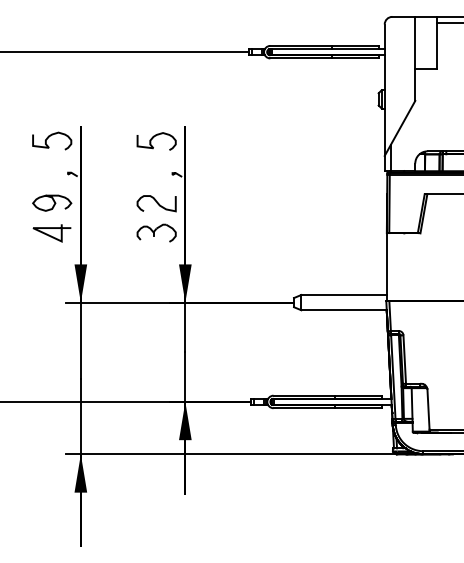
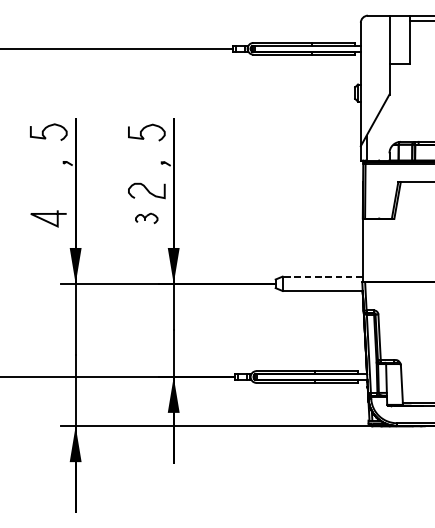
curve: (53, 202) -> (49, 189), removed
part: (156, 232) -> (146, 218), size x0.6
line: (344, 294) -> (323, 276), solid -> dashed

